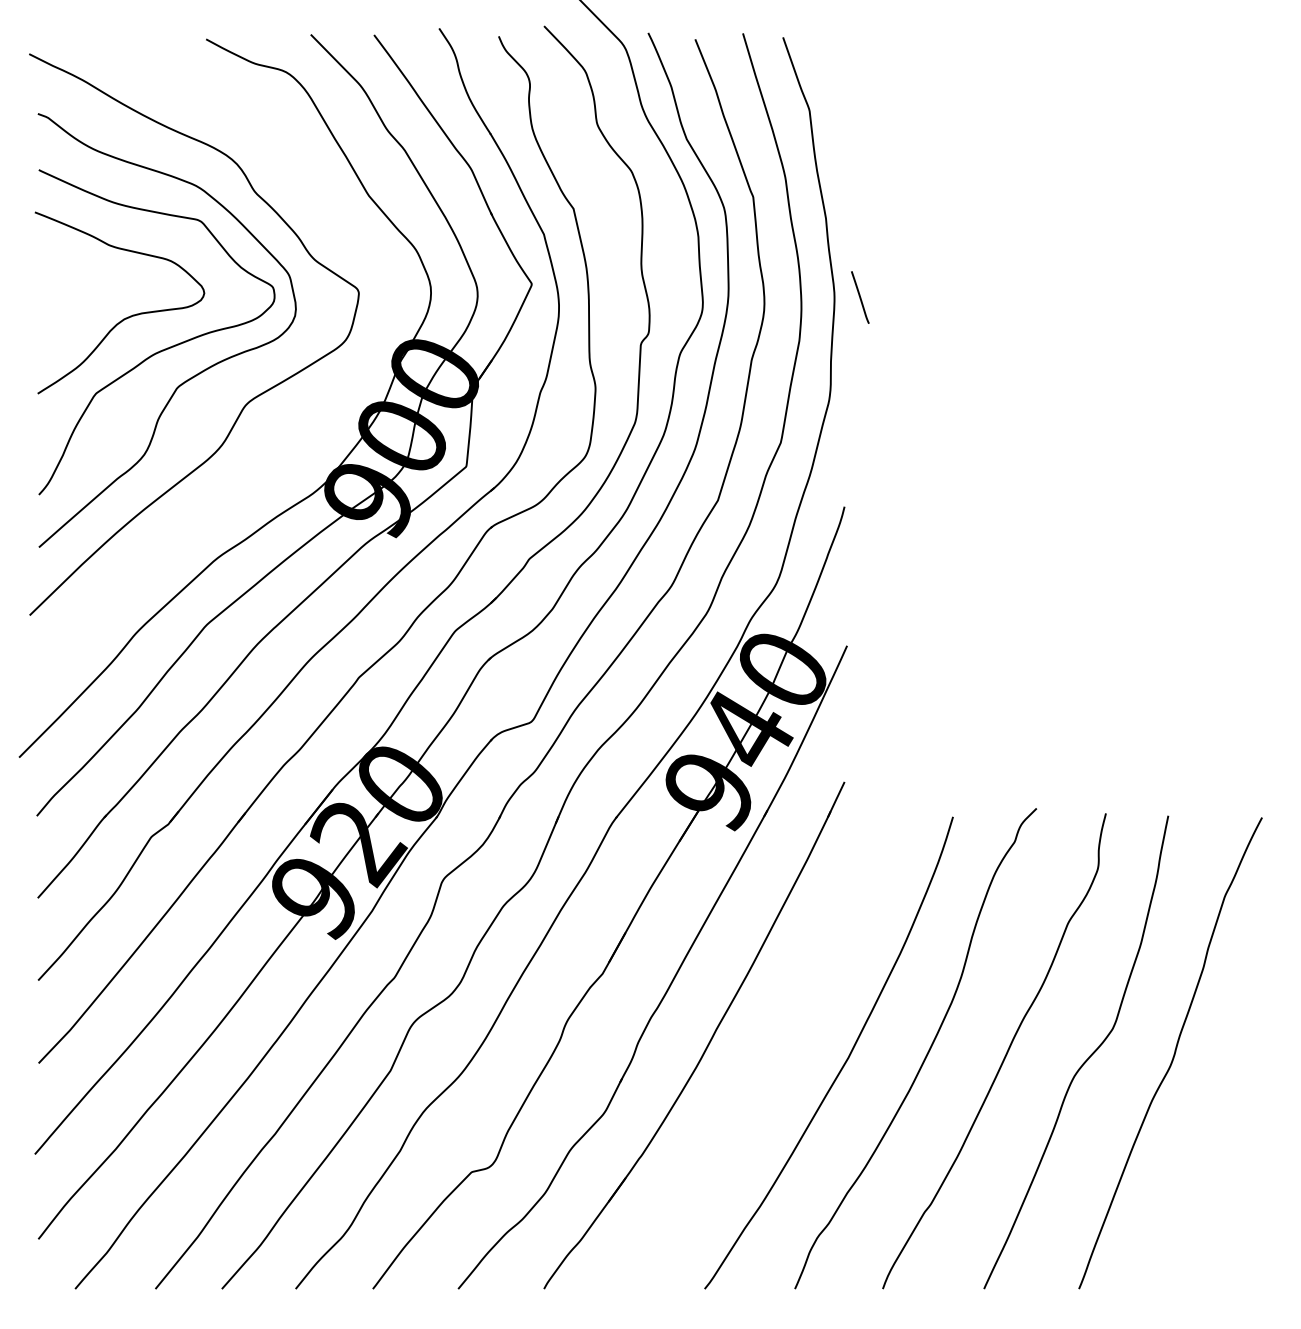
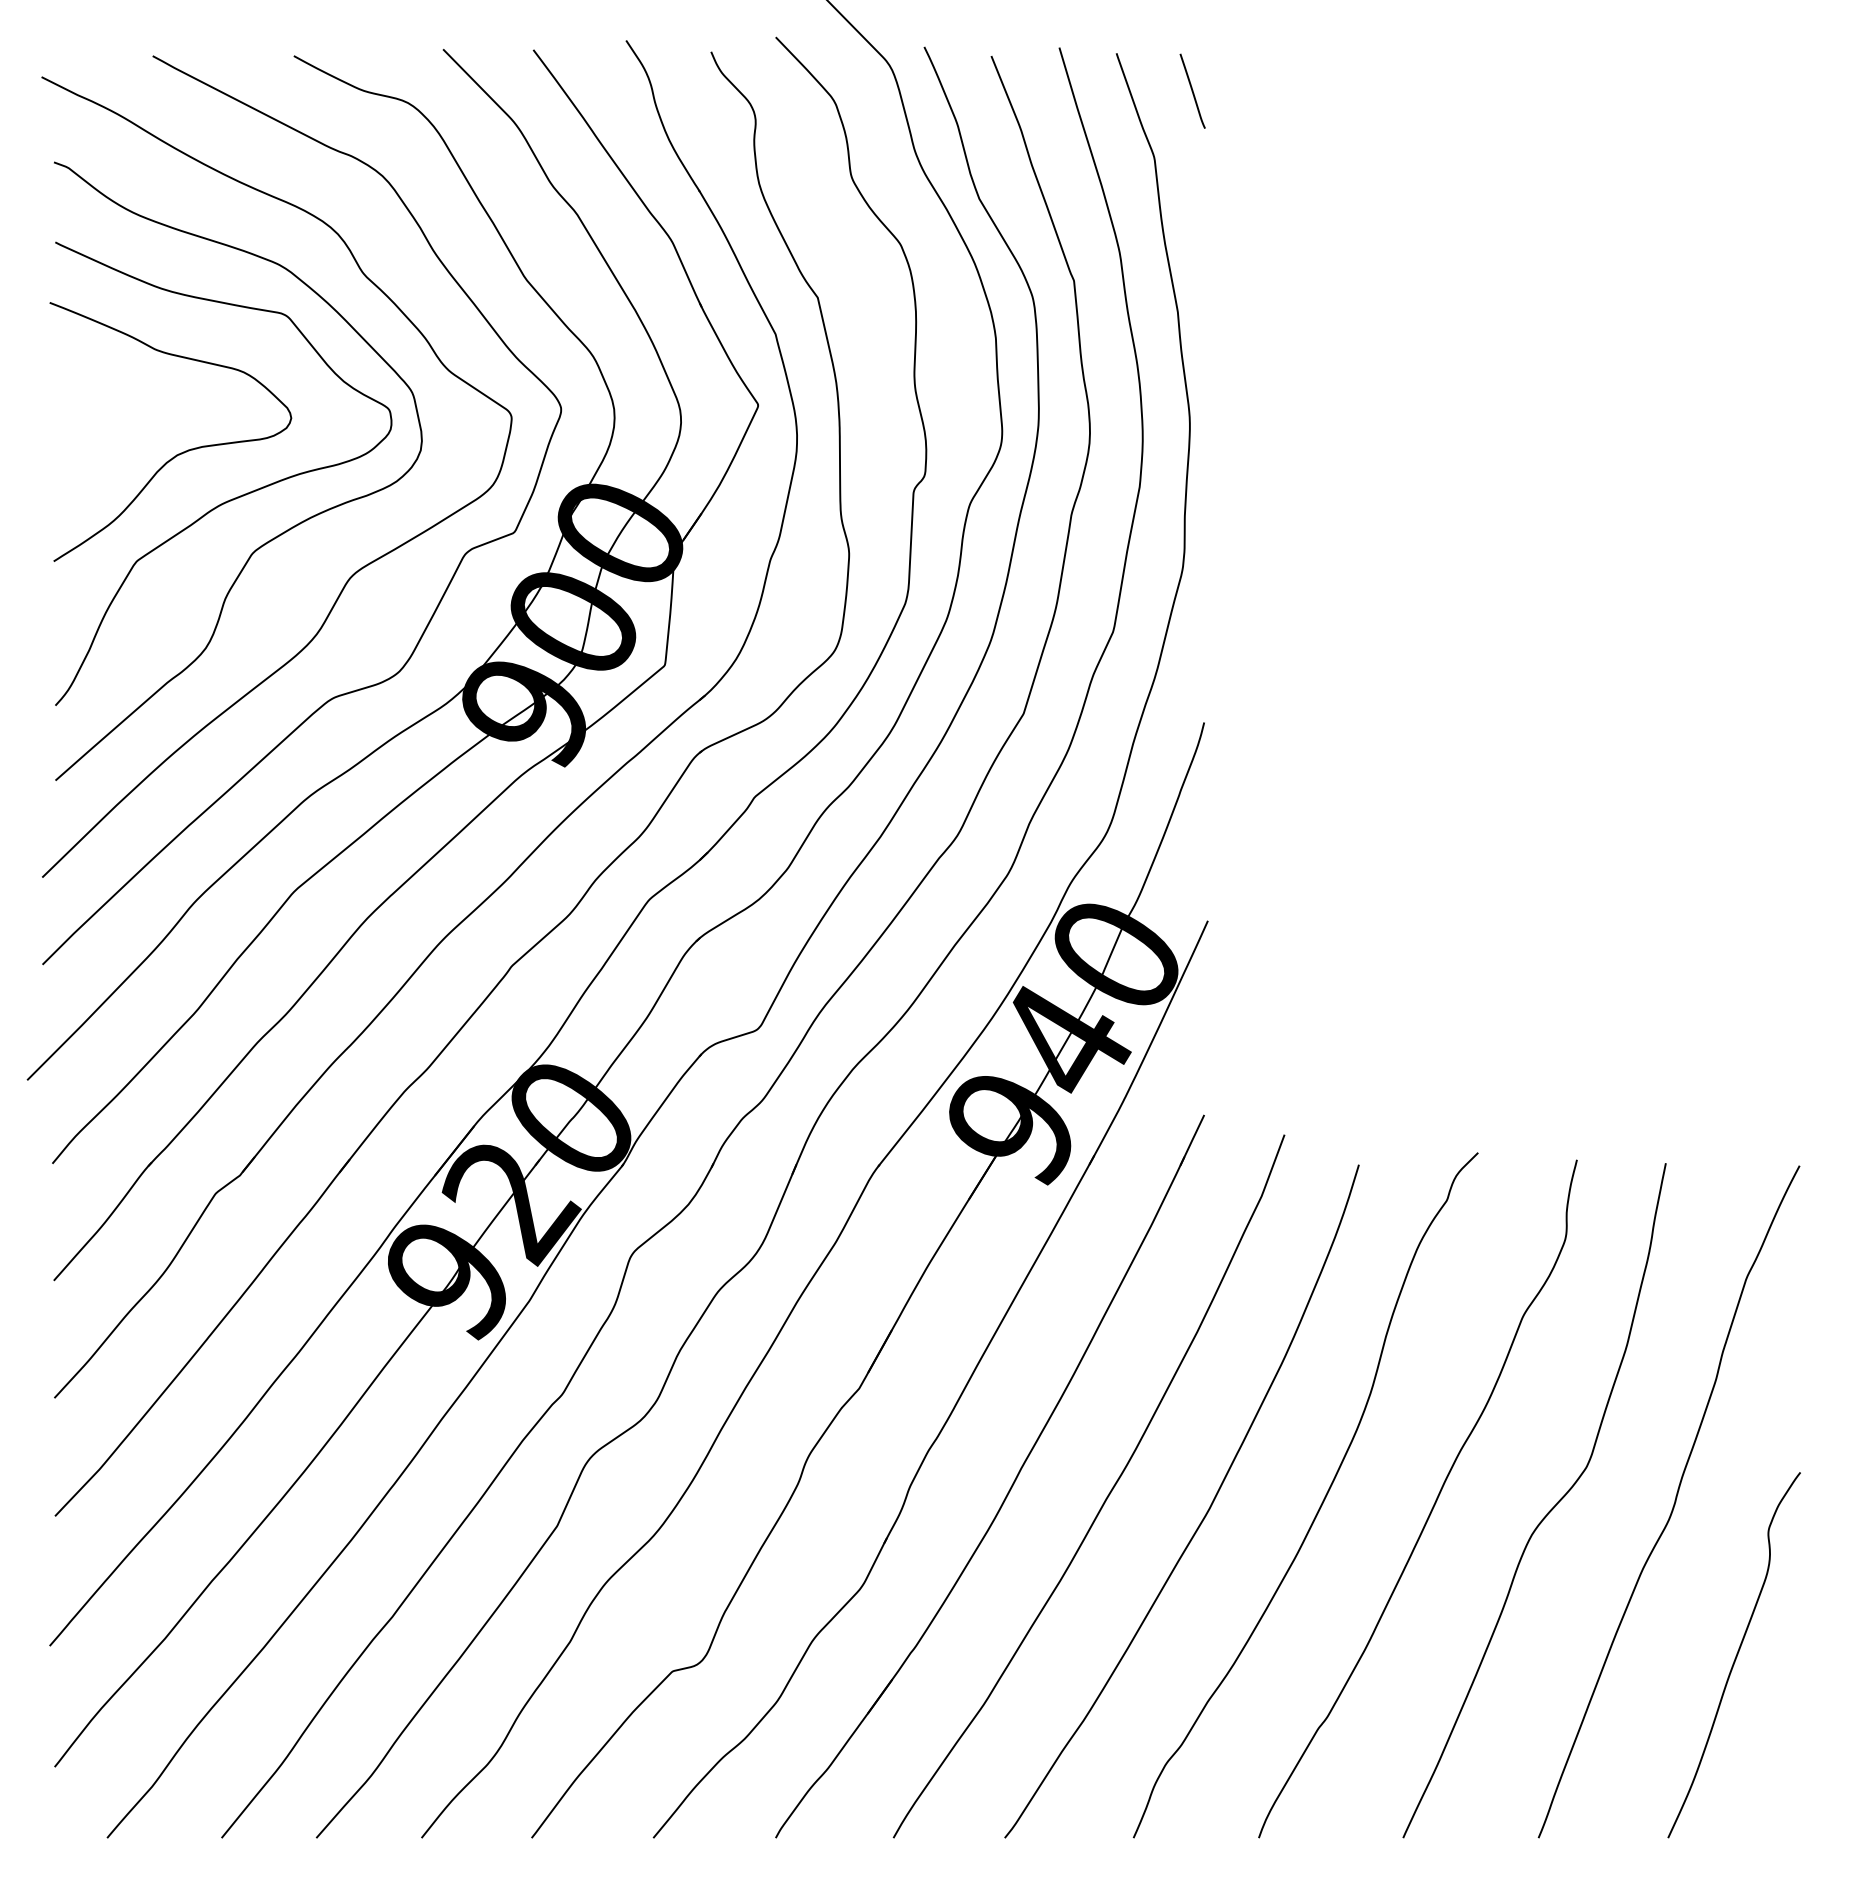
line: (860, 297) -> (1192, 90), moved
curve: (314, 409) -> (448, 583), added
curve: (775, 1050) -> (1105, 1498), added
curve: (1217, 1161) -> (1735, 1656), added

